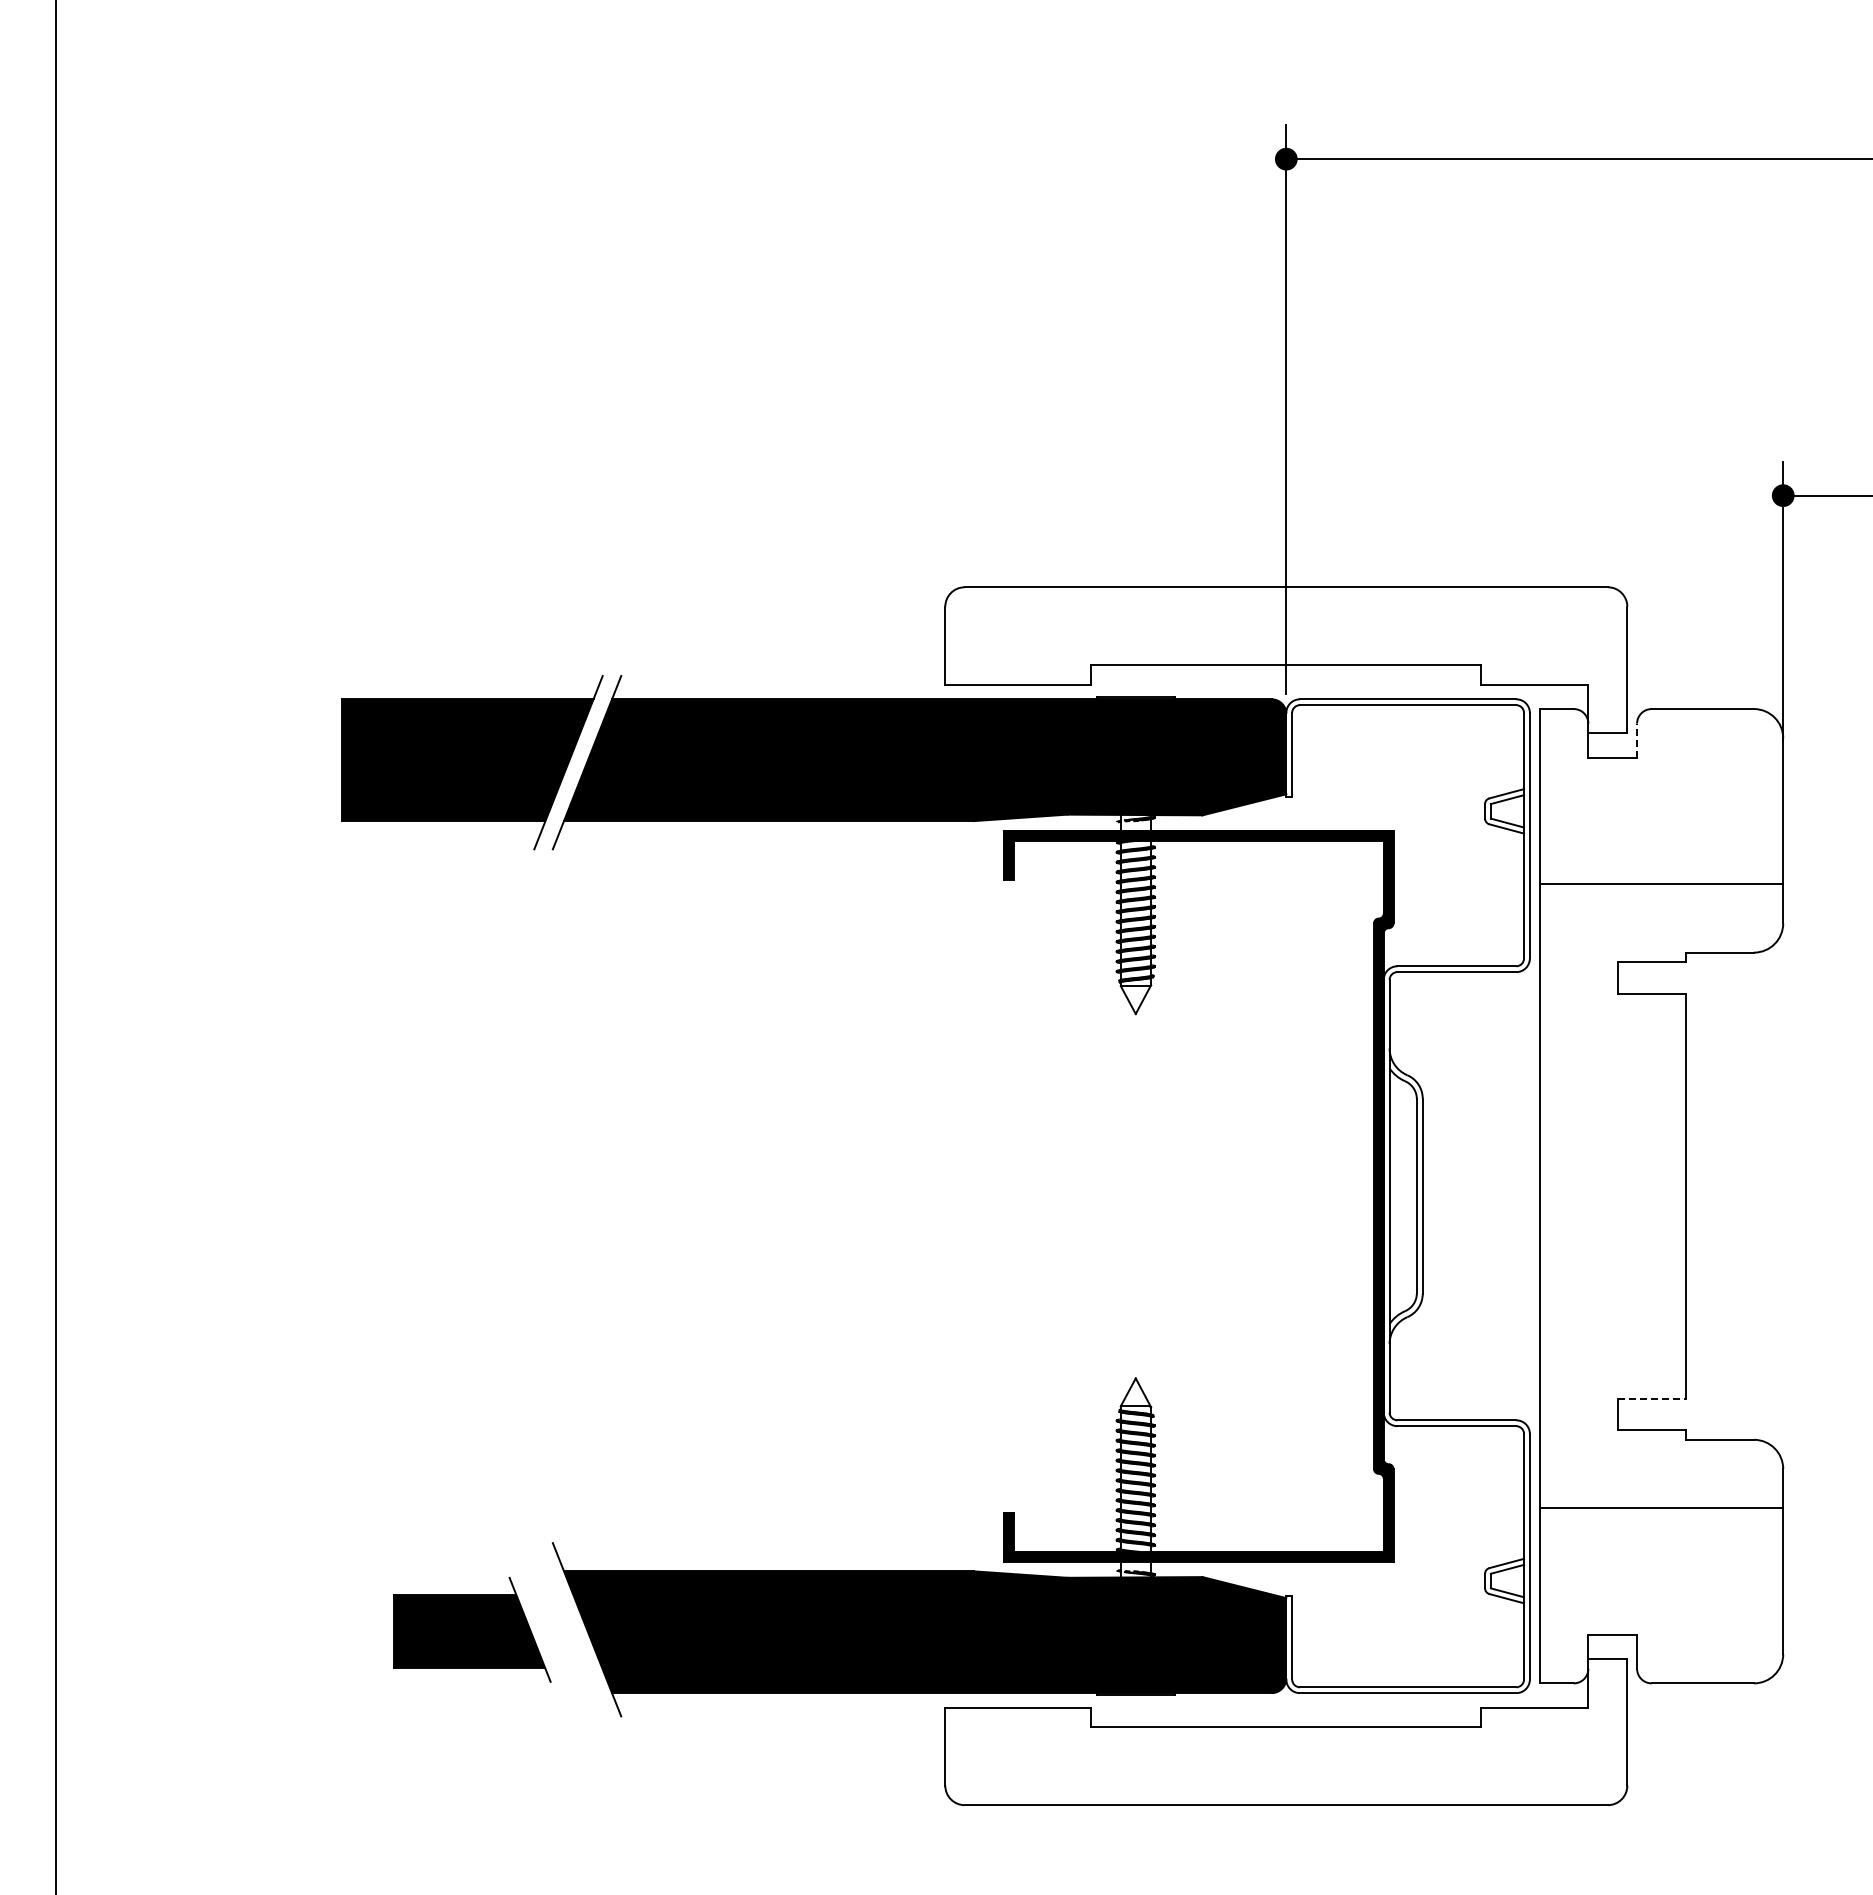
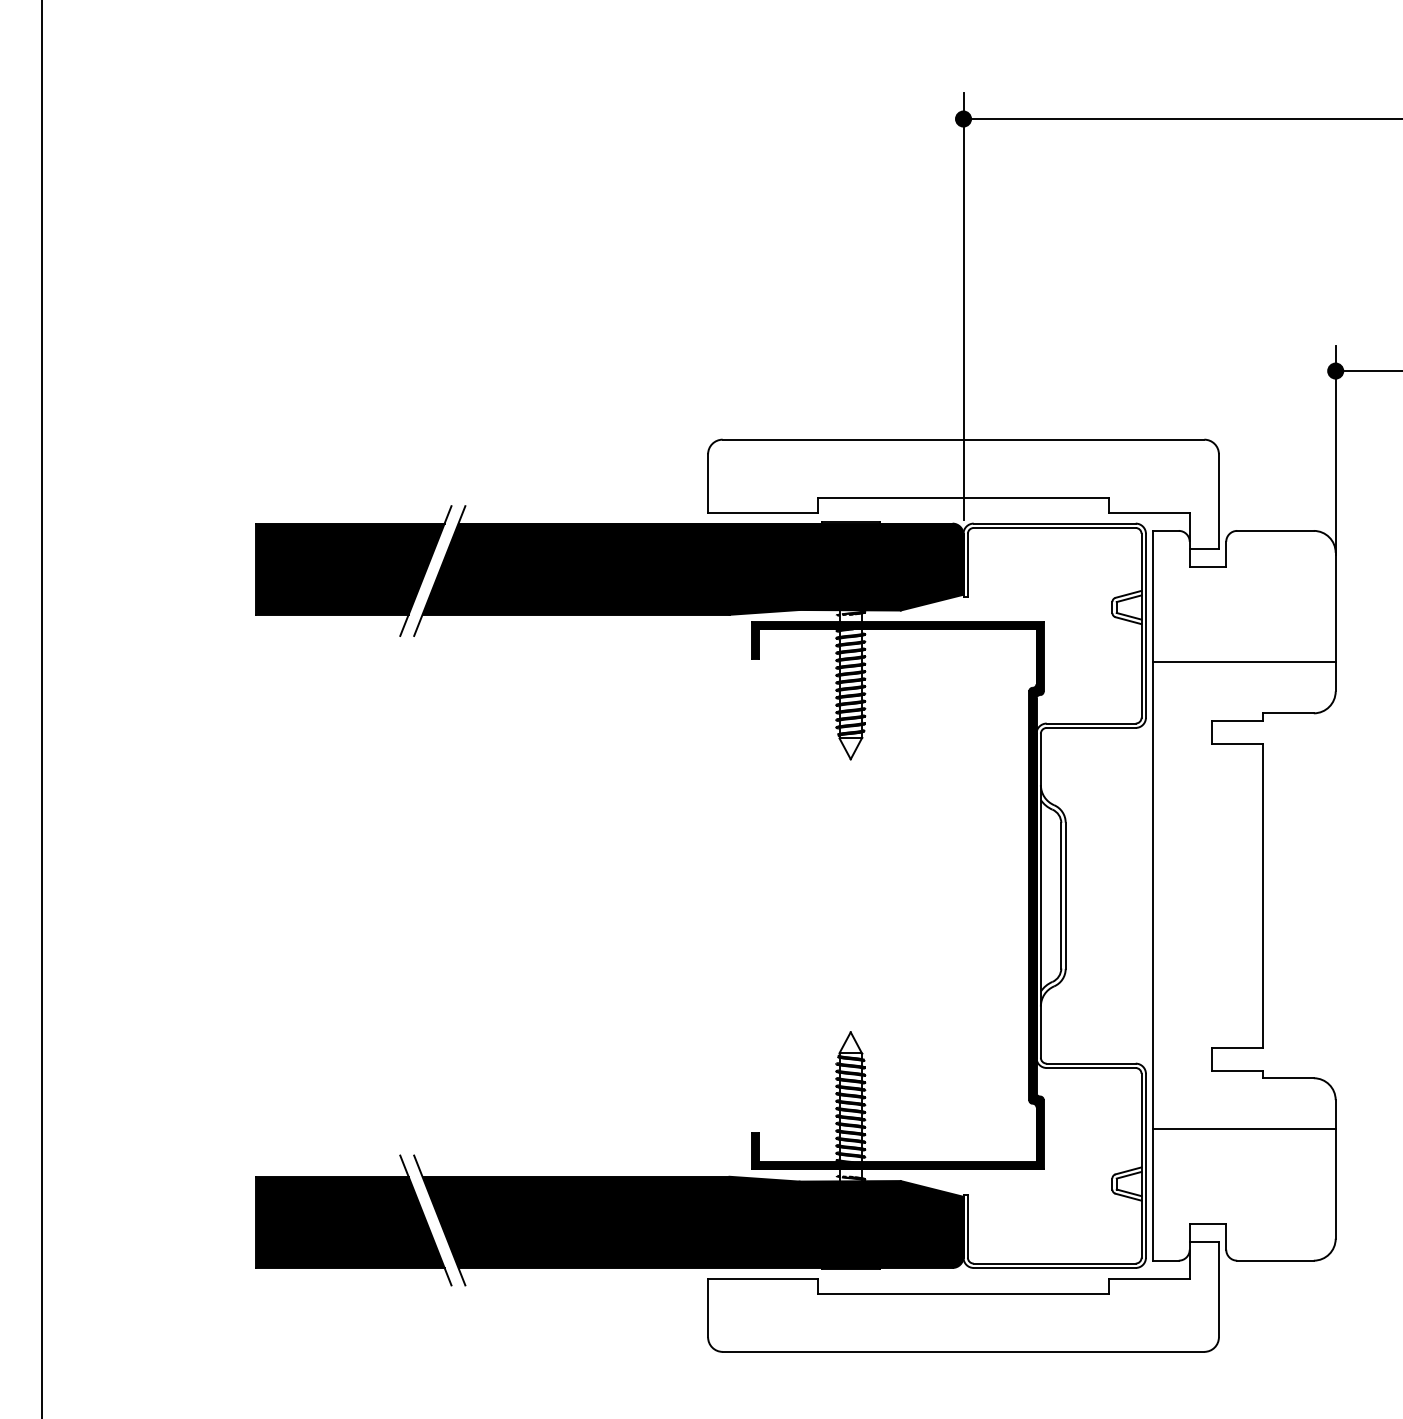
line: (1637, 740) -> (1226, 554), dashed -> solid
line: (1652, 1398) -> (1237, 1047), dashed -> solid
part: (472, 1629) -> (353, 1220), size x1.67

